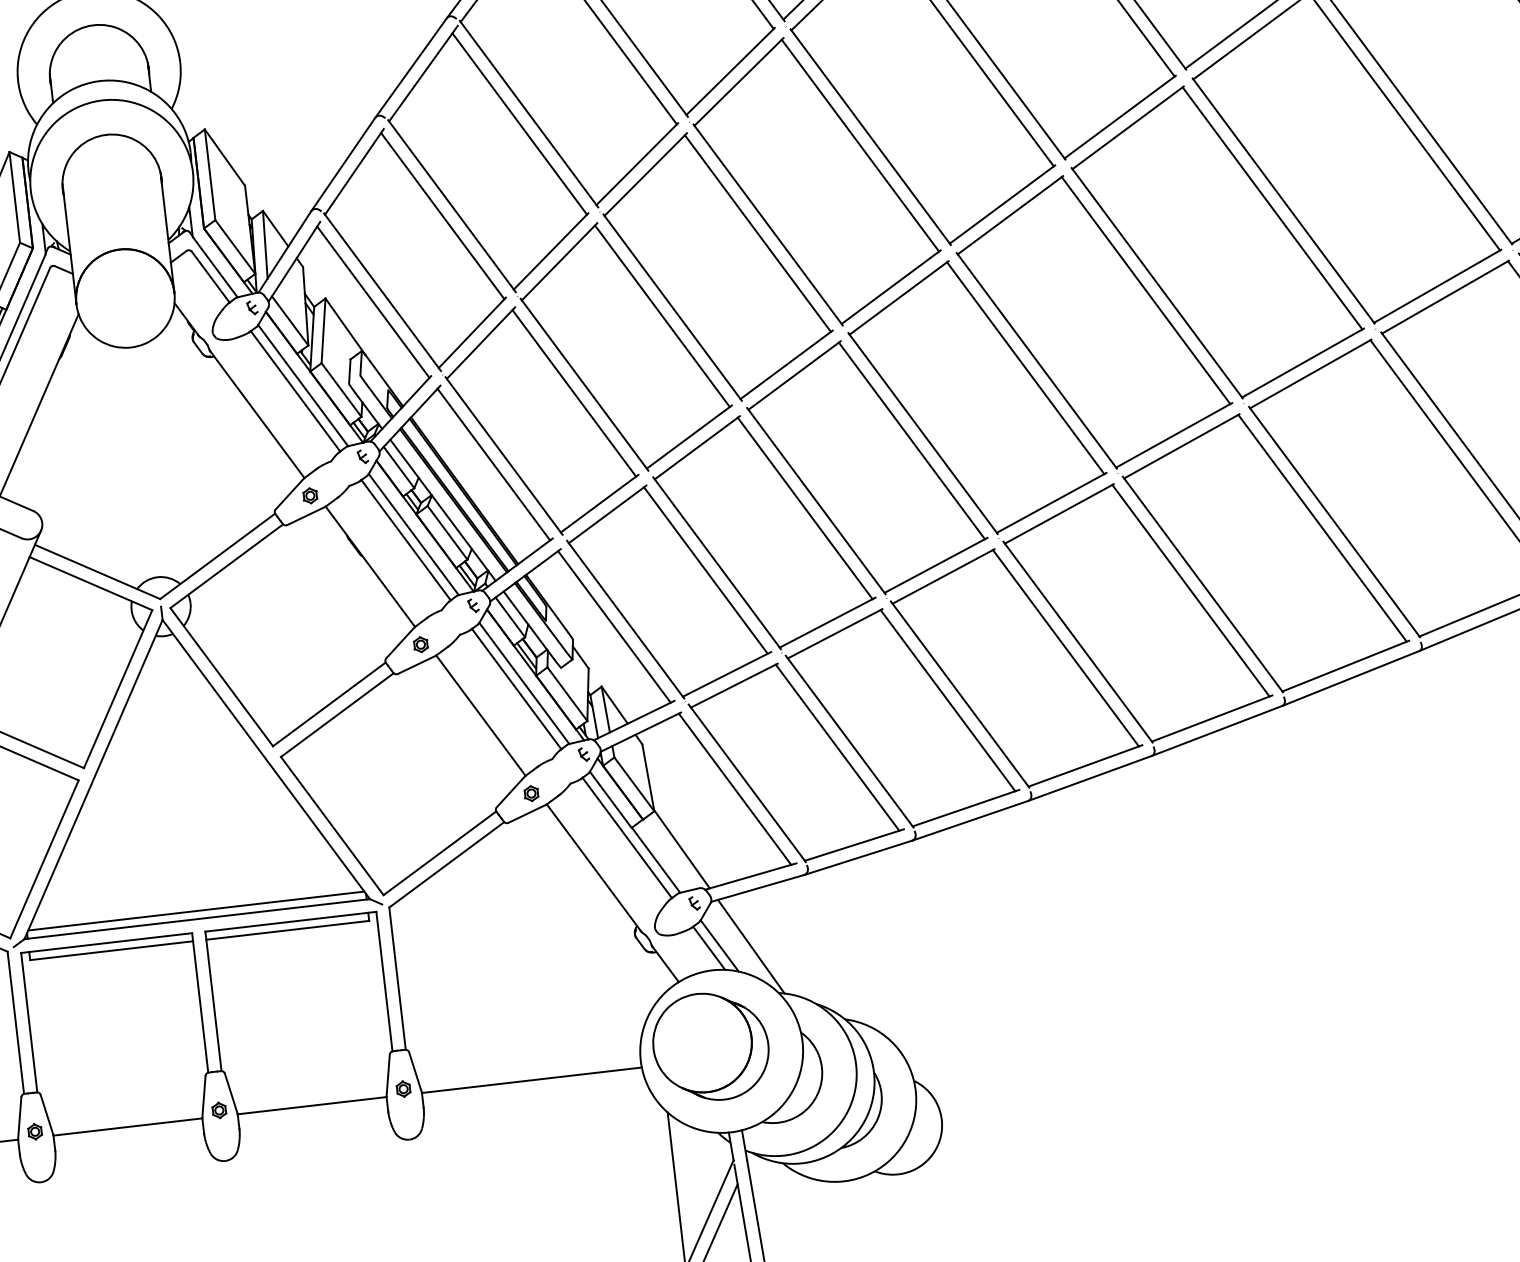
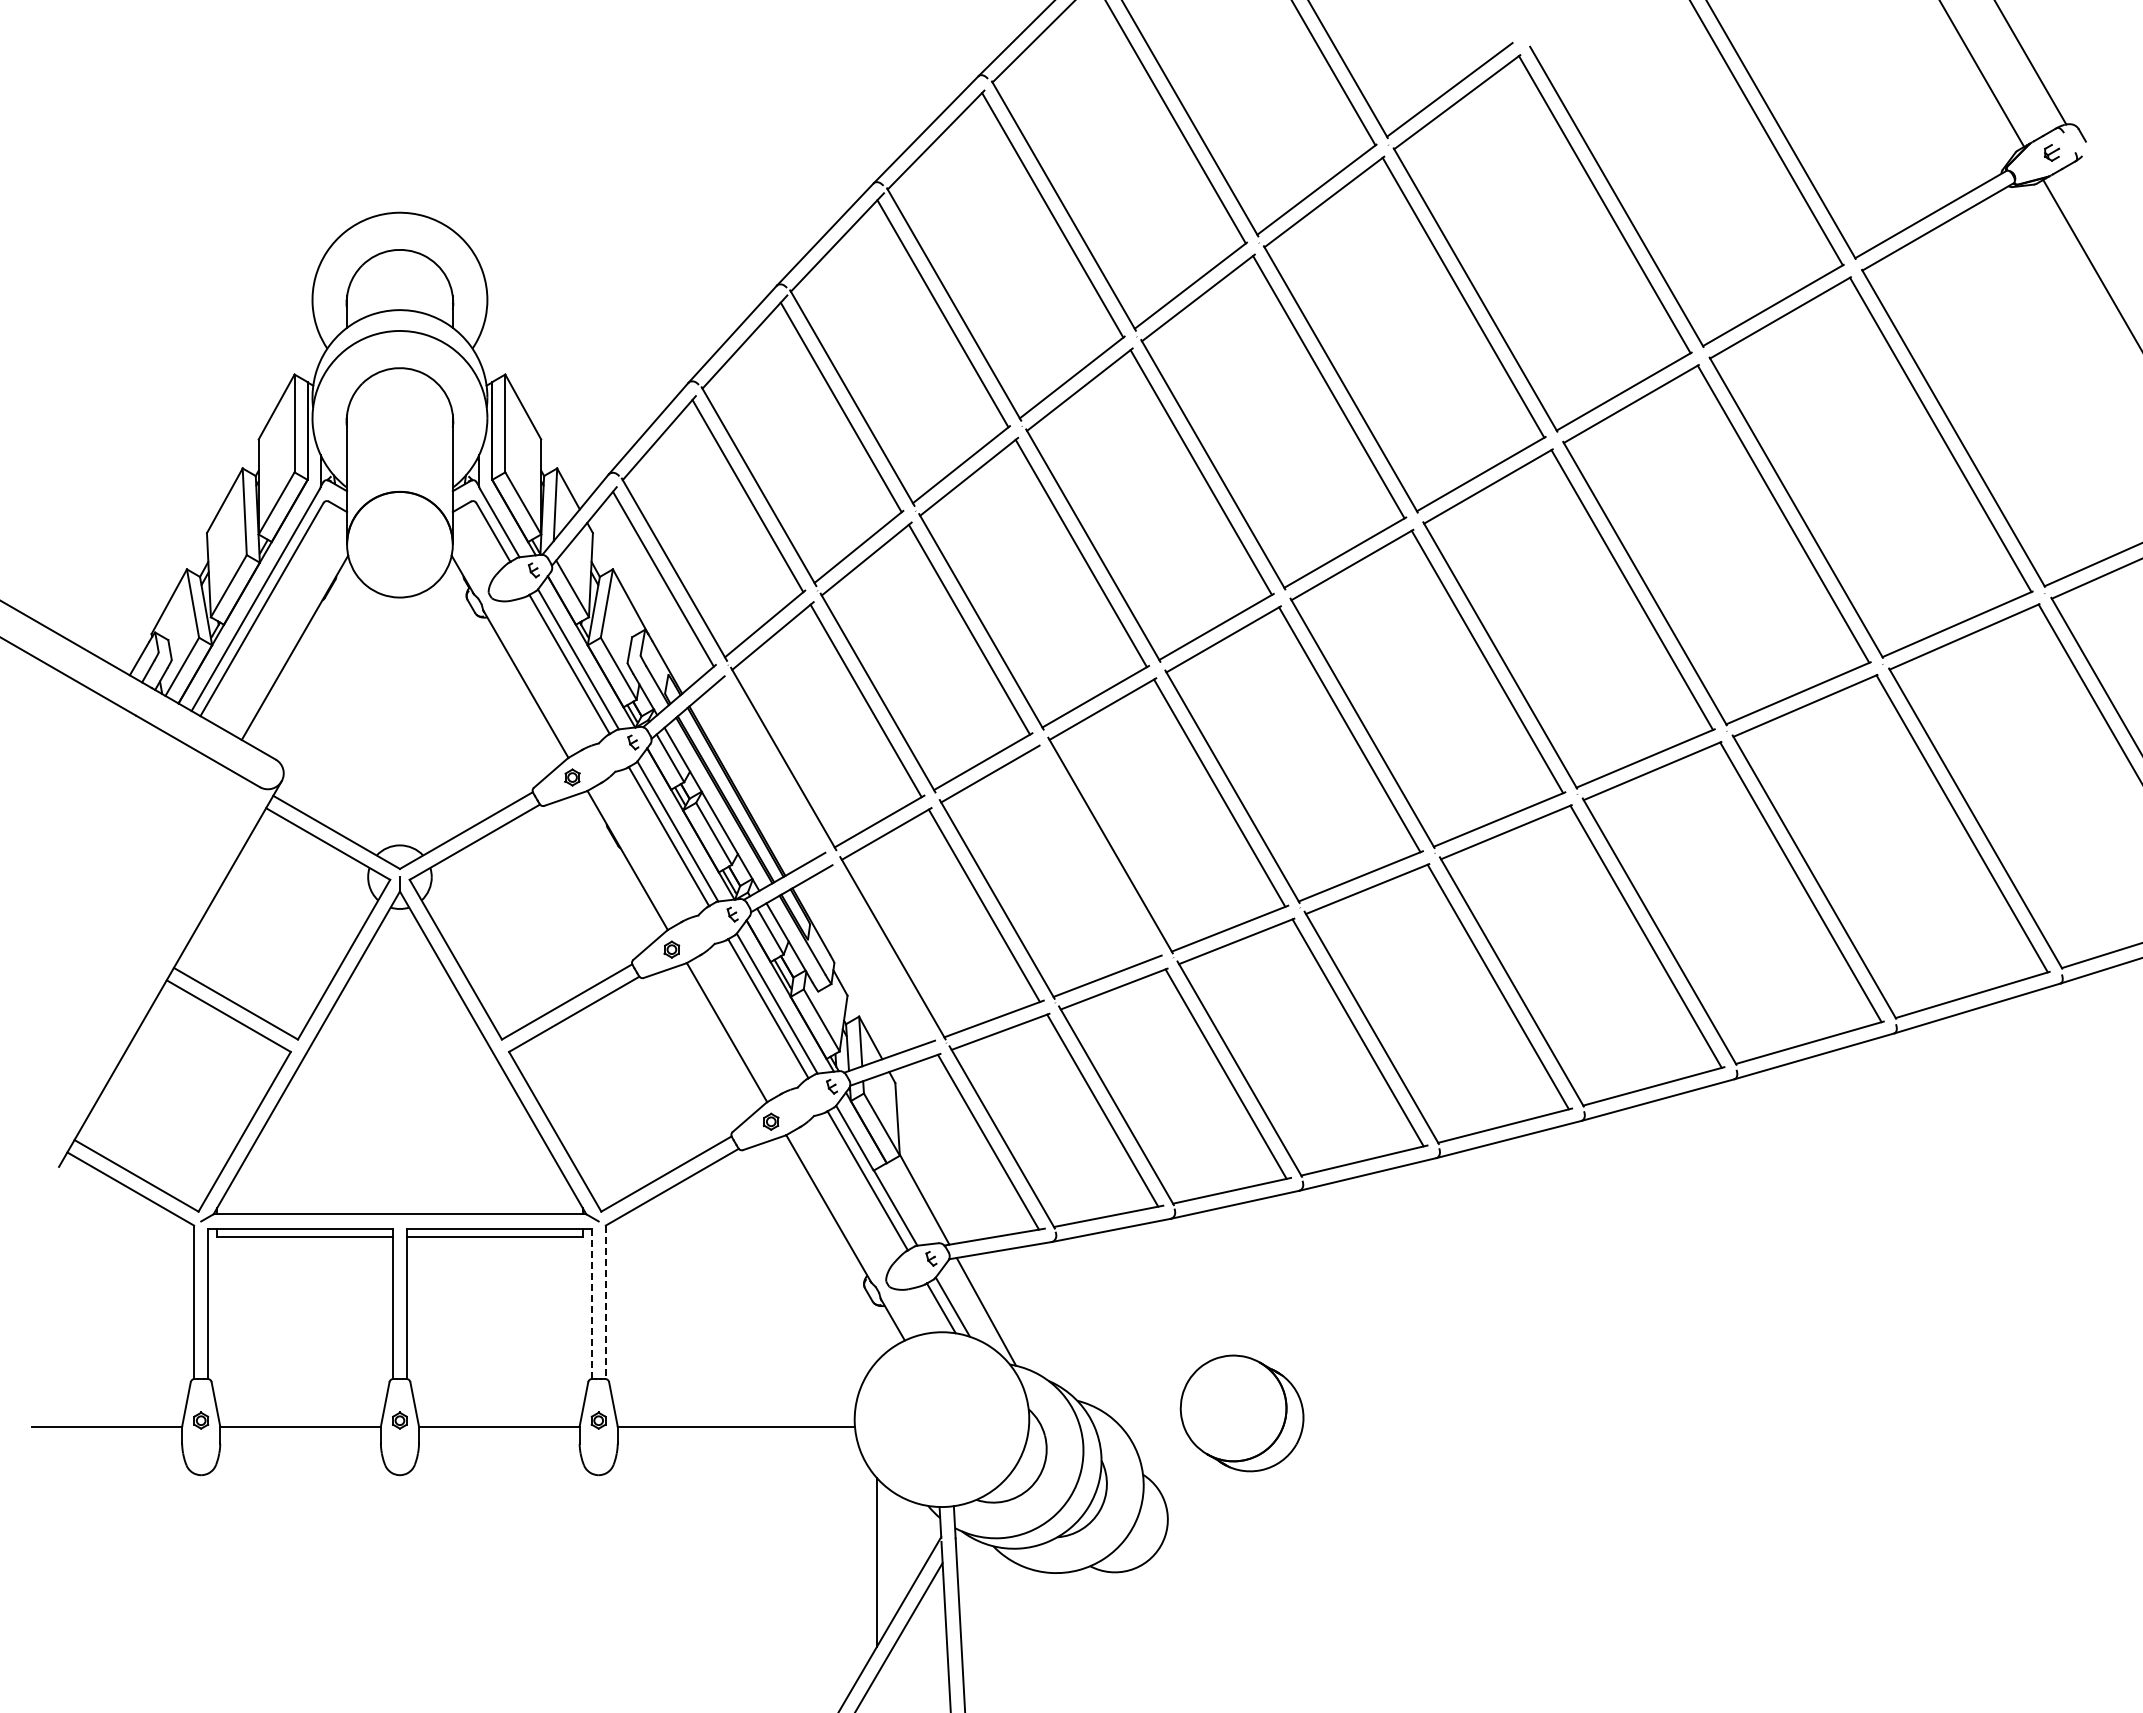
line: (493, 464) -> (771, 766), removed
line: (804, 508) -> (1097, 851), removed
line: (613, 626) -> (879, 954), removed
line: (195, 911) -> (399, 1205), removed
line: (397, 978) -> (605, 1302), solid -> dashed
line: (384, 982) -> (591, 1304), solid -> dashed
part: (710, 1046) -> (1241, 1413), moved

